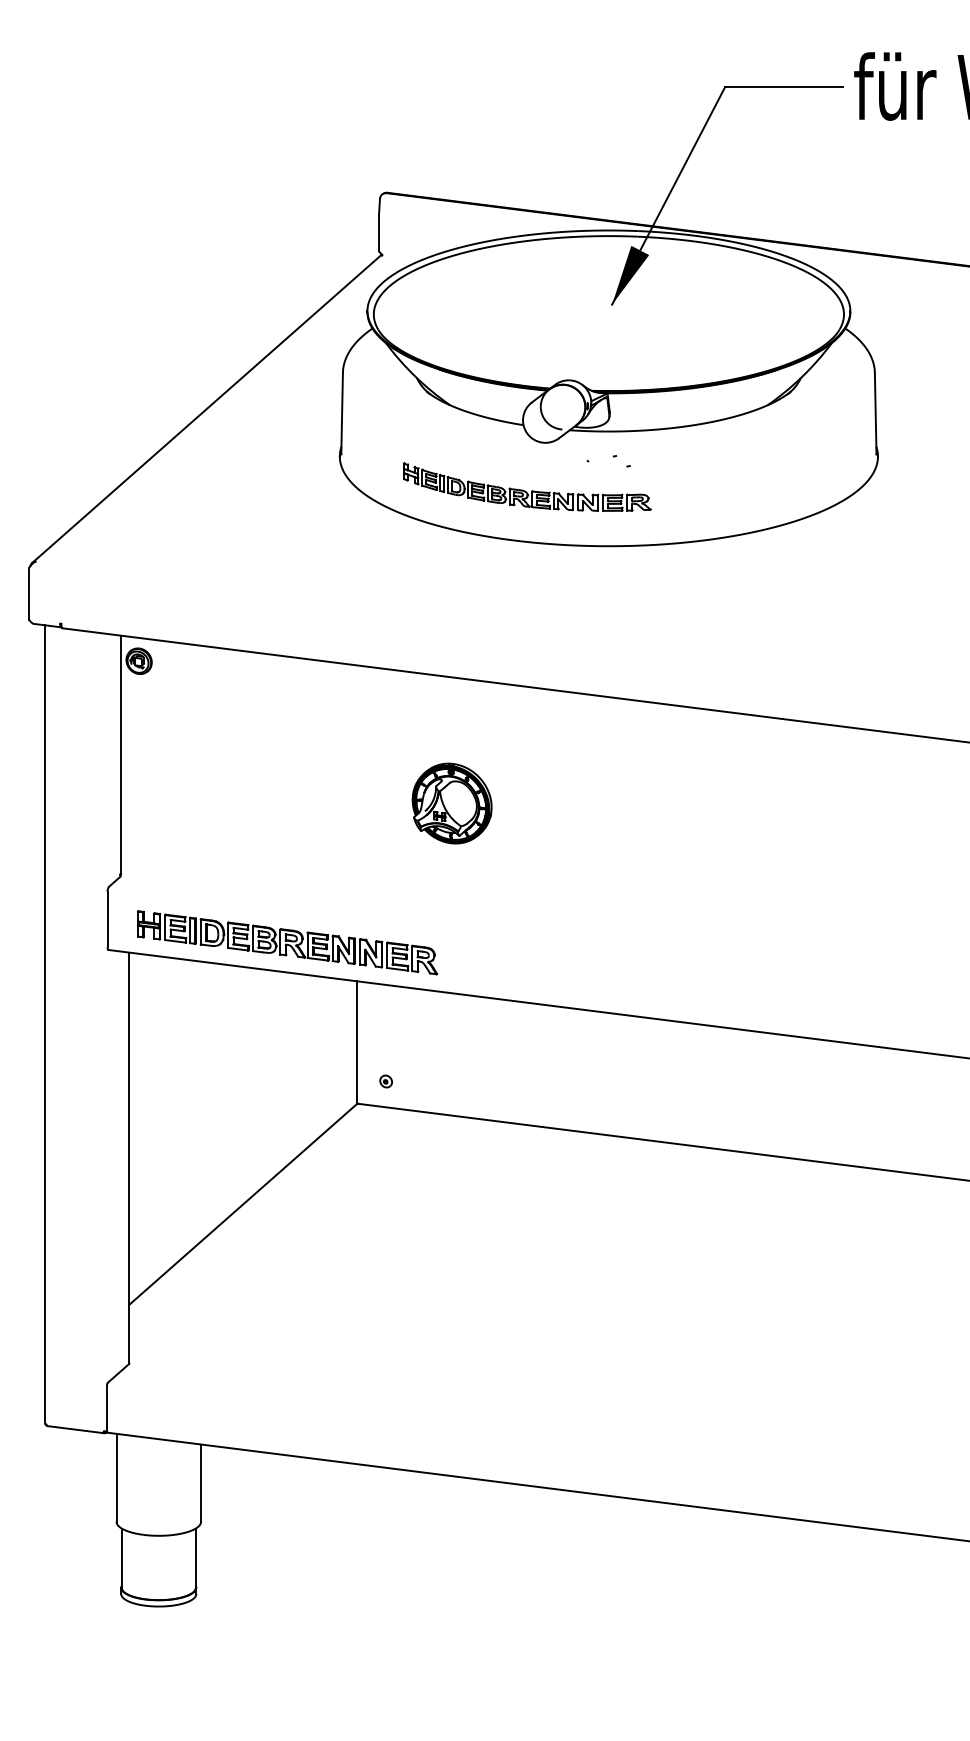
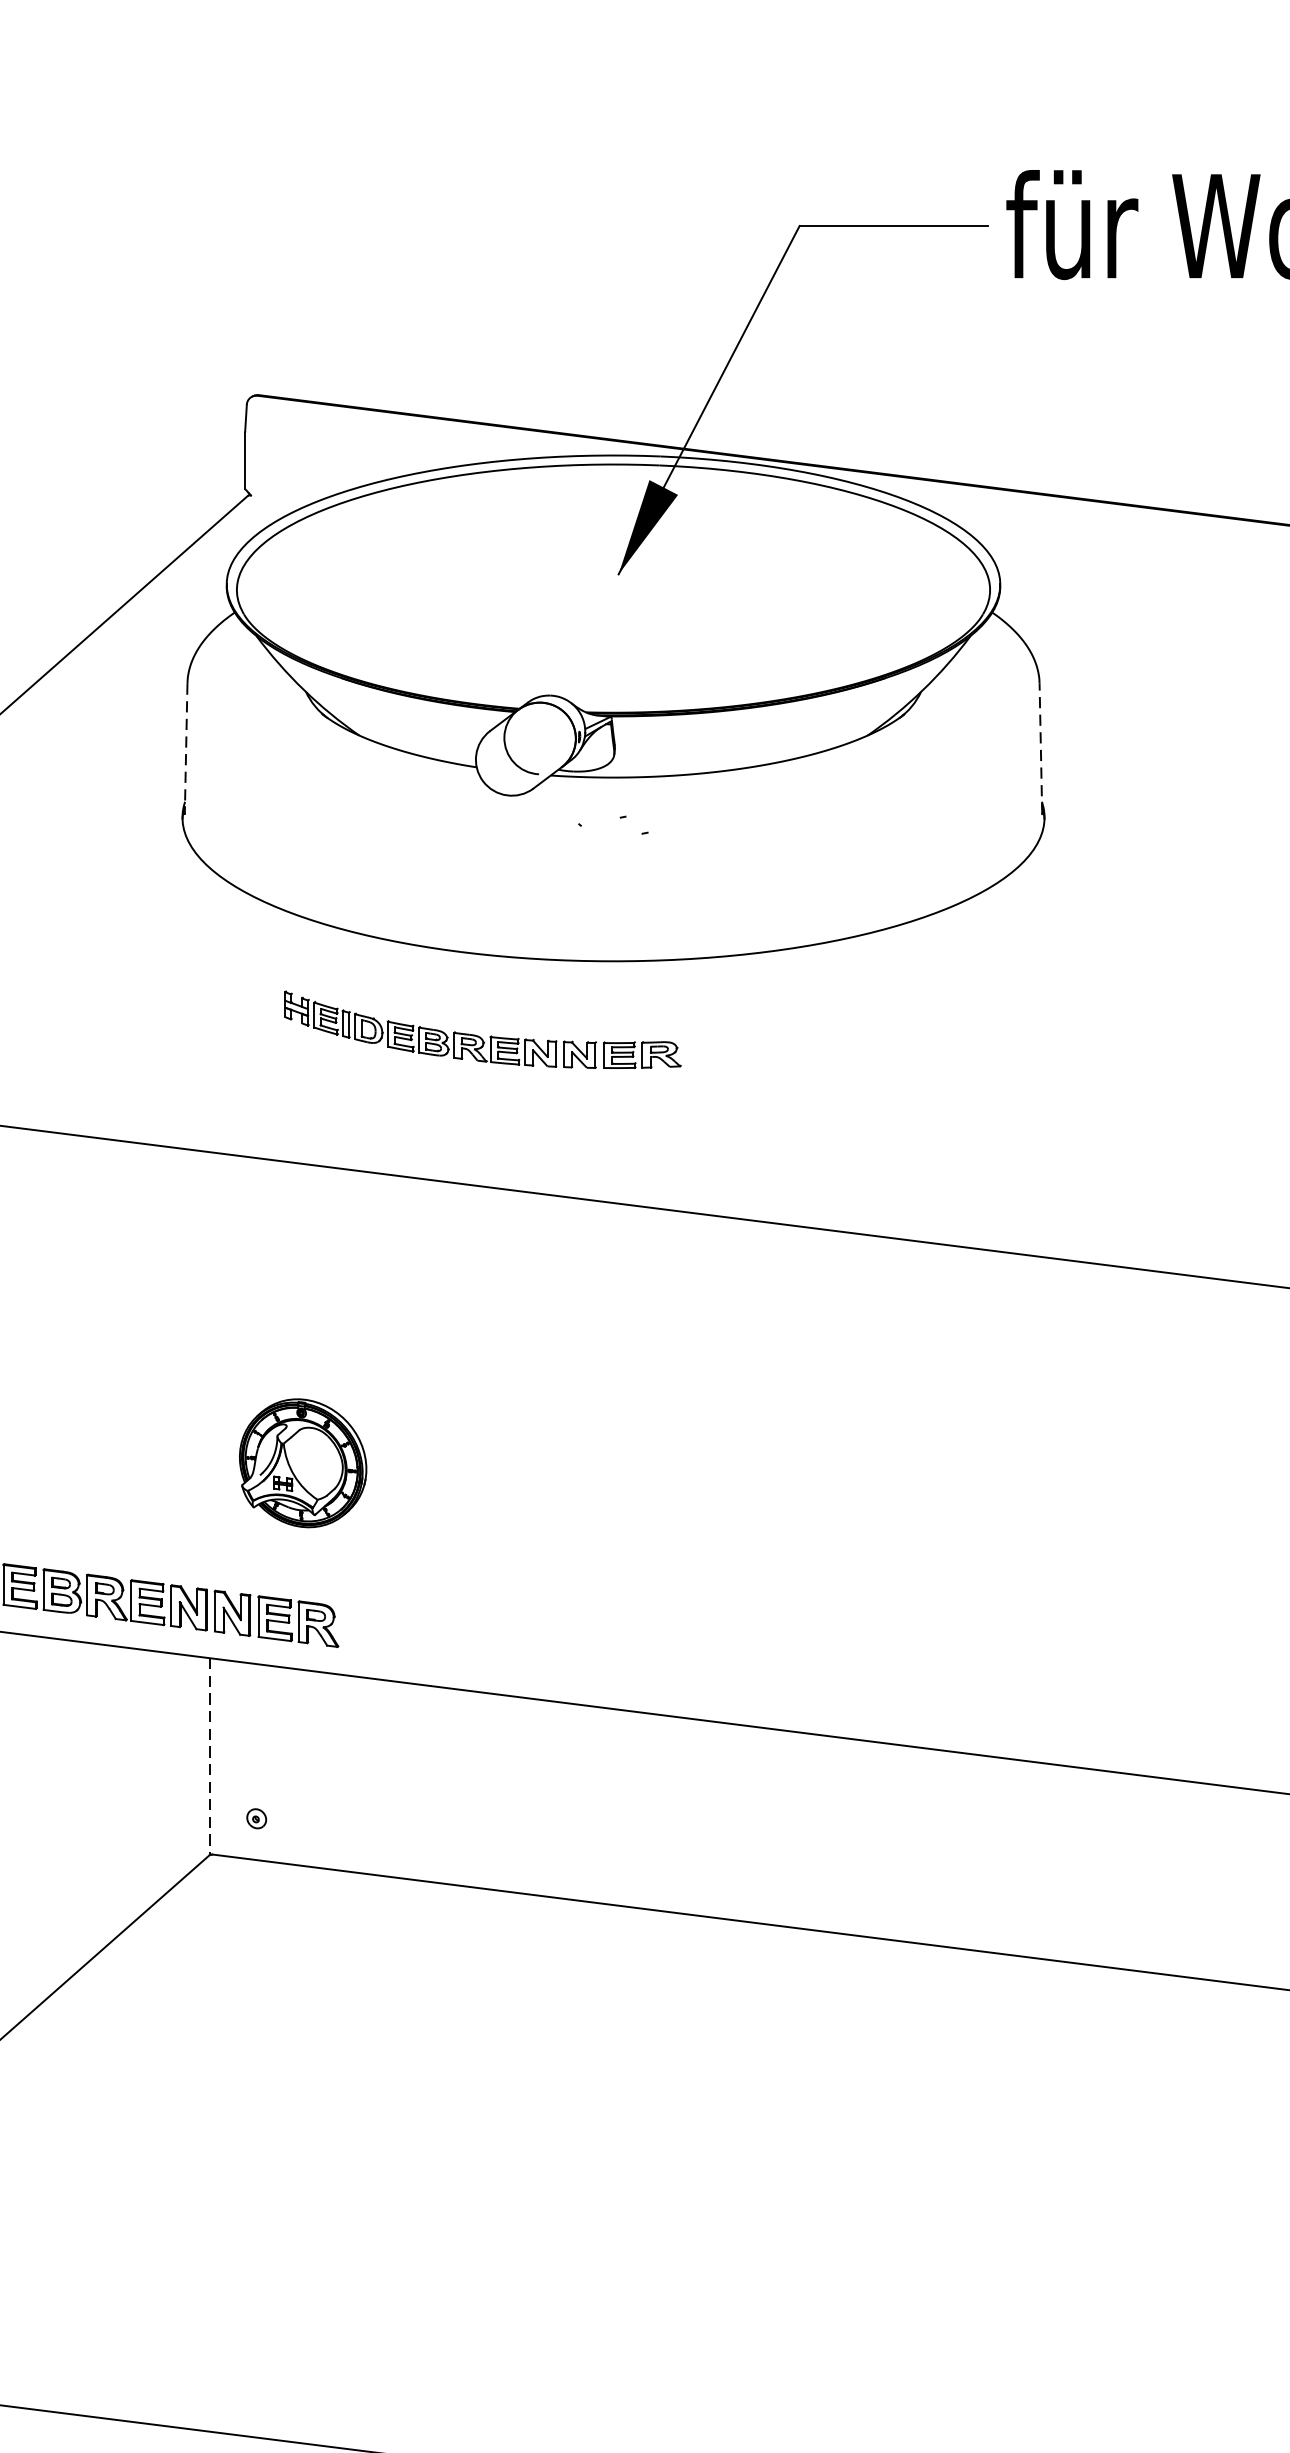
line: (342, 413) -> (186, 748), solid -> dashed
line: (875, 413) -> (1040, 748), solid -> dashed
part: (527, 486) -> (483, 1029), moved
part: (451, 803) -> (302, 1463), moved
line: (357, 1043) -> (210, 1757), solid -> dashed

